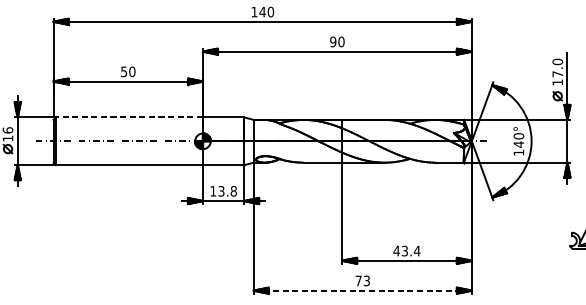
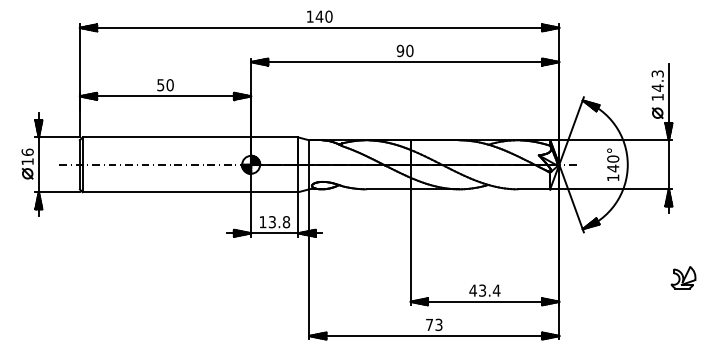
text: (557, 67) -> (657, 80), 17.0 -> 14.3
line: (129, 117) -> (166, 137), dashed -> solid
line: (362, 291) -> (434, 336), dashed -> solid

